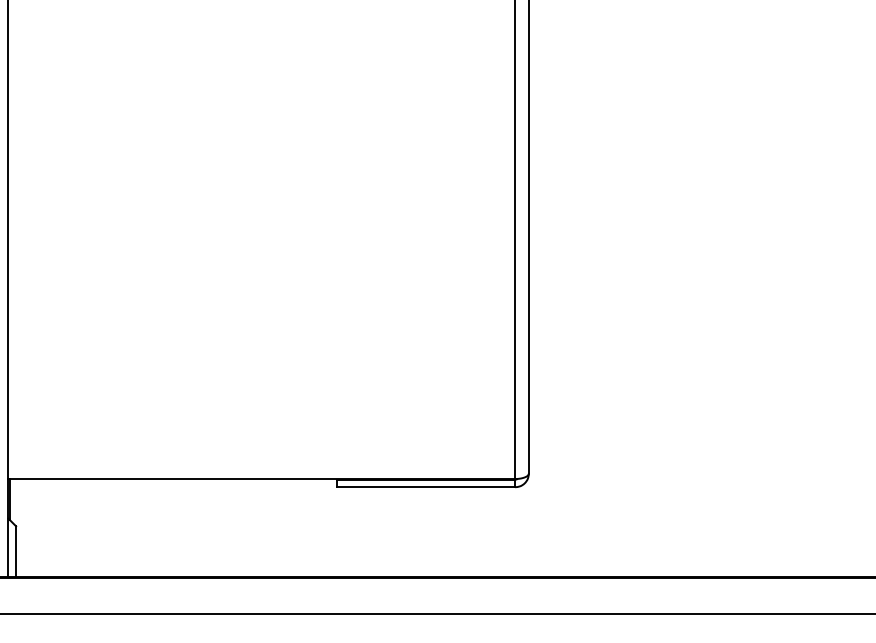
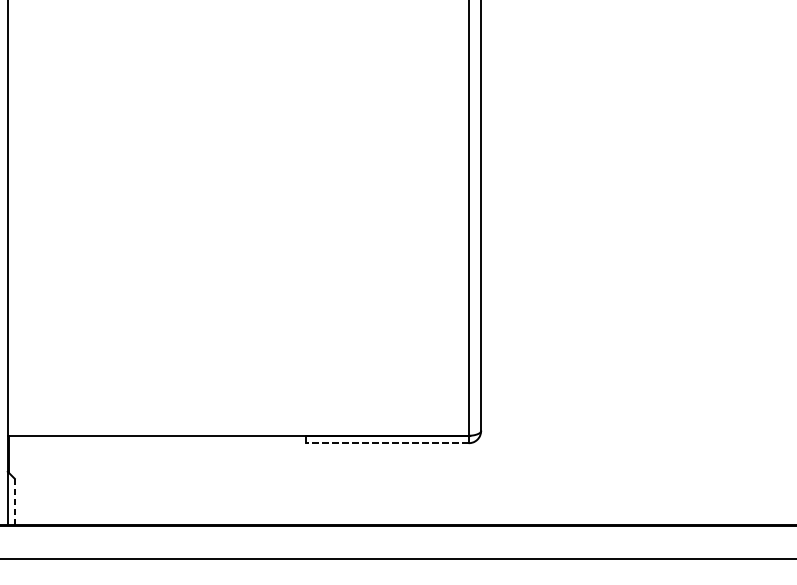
line: (425, 487) -> (387, 443), solid -> dashed
line: (16, 551) -> (15, 501), solid -> dashed

